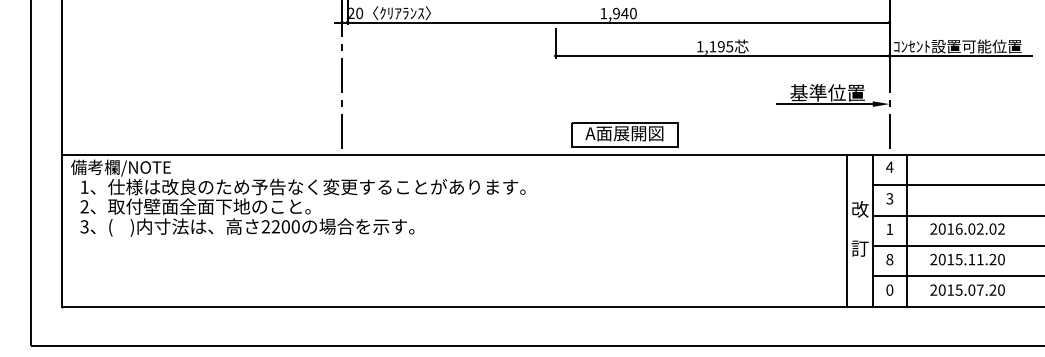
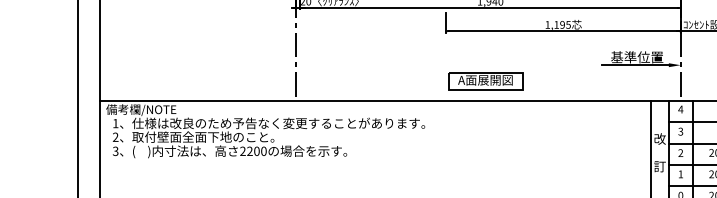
part: (624, 134) -> (485, 80), moved
text: (889, 228) -> (680, 152), 1 -> 2
text: (889, 259) -> (680, 174), 8 -> 1

